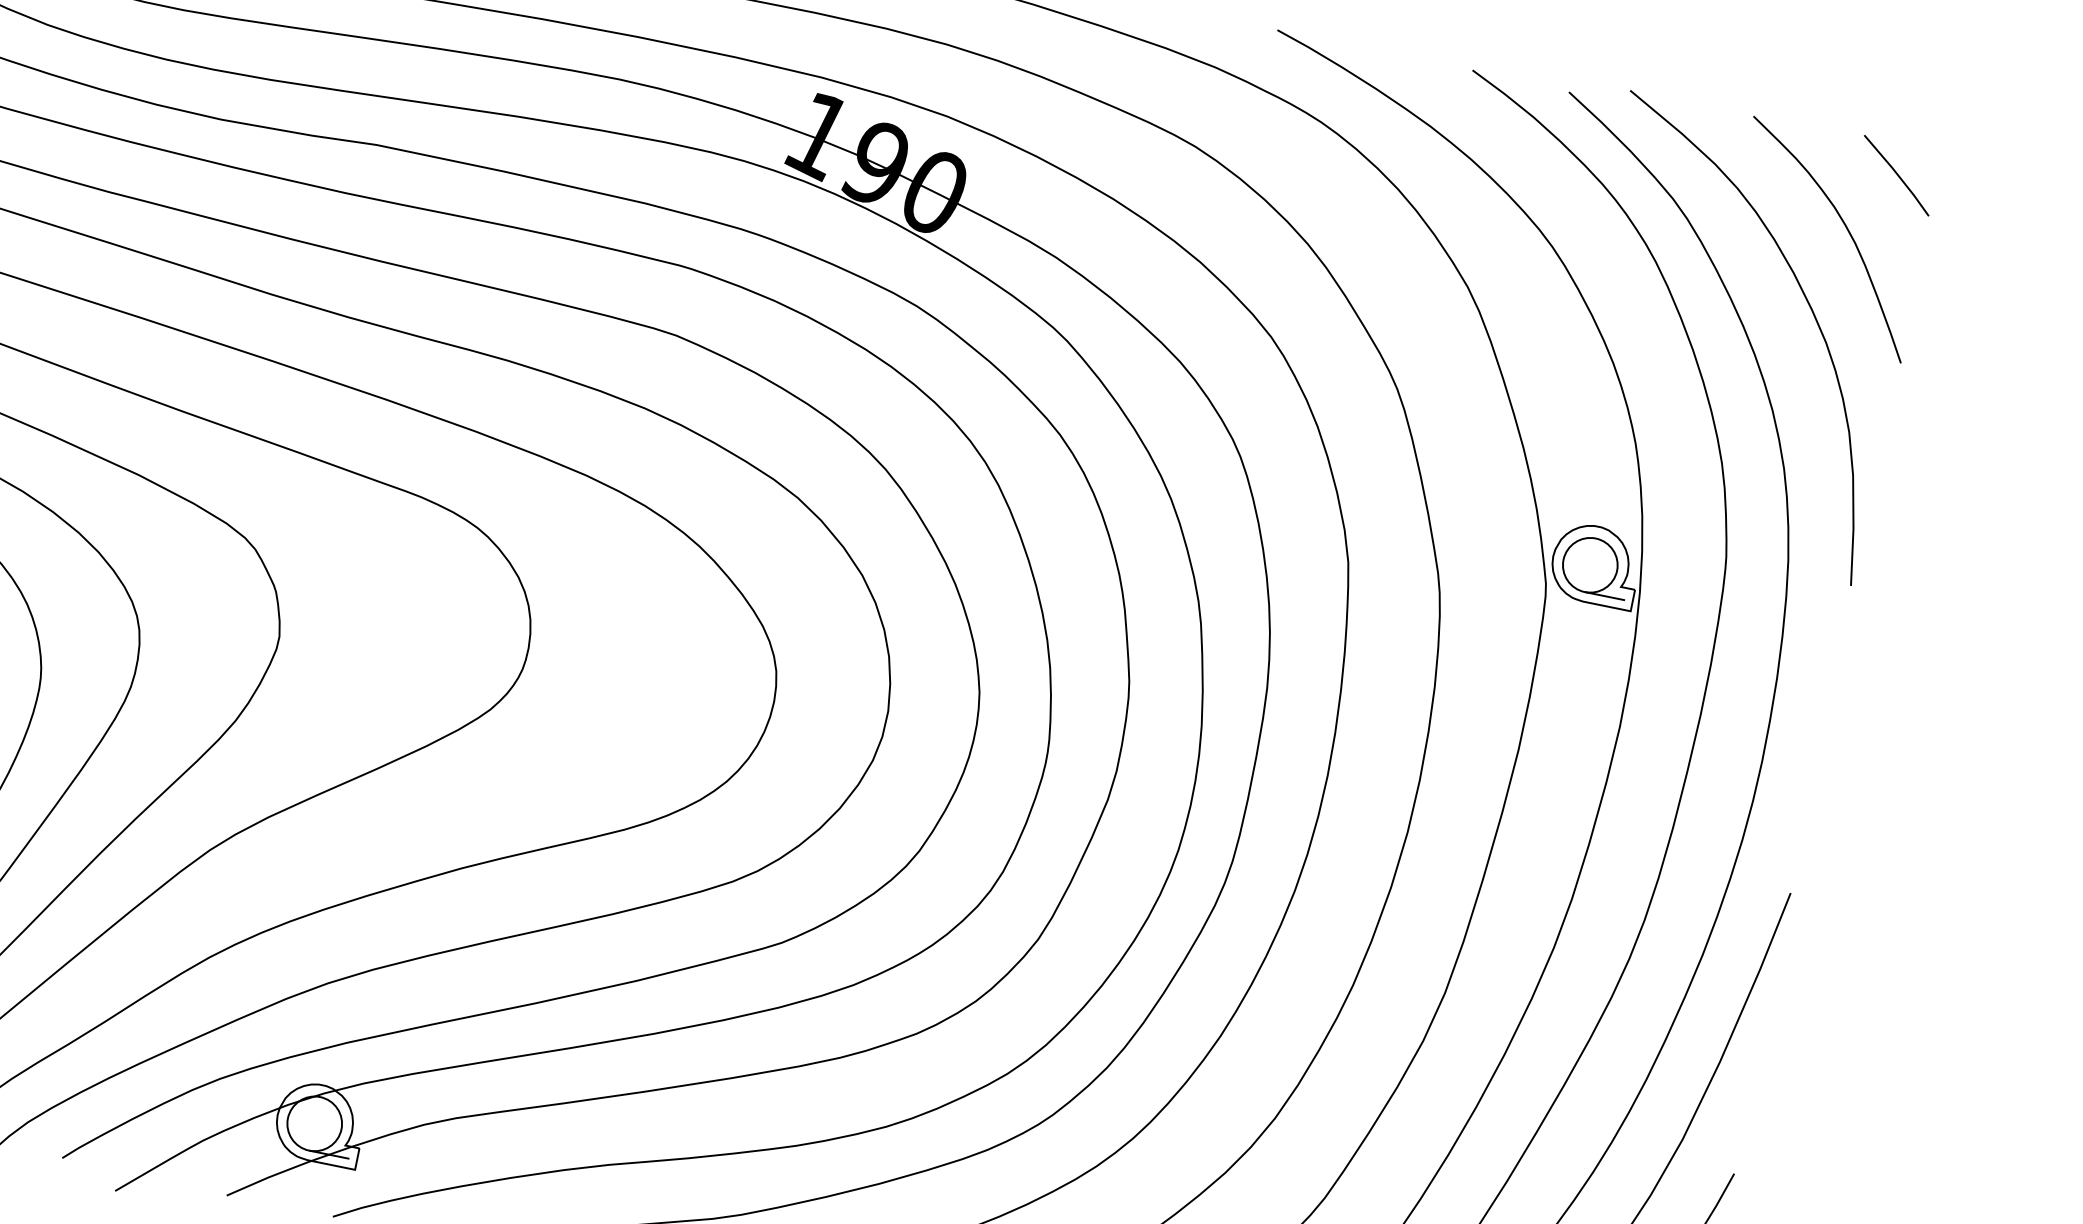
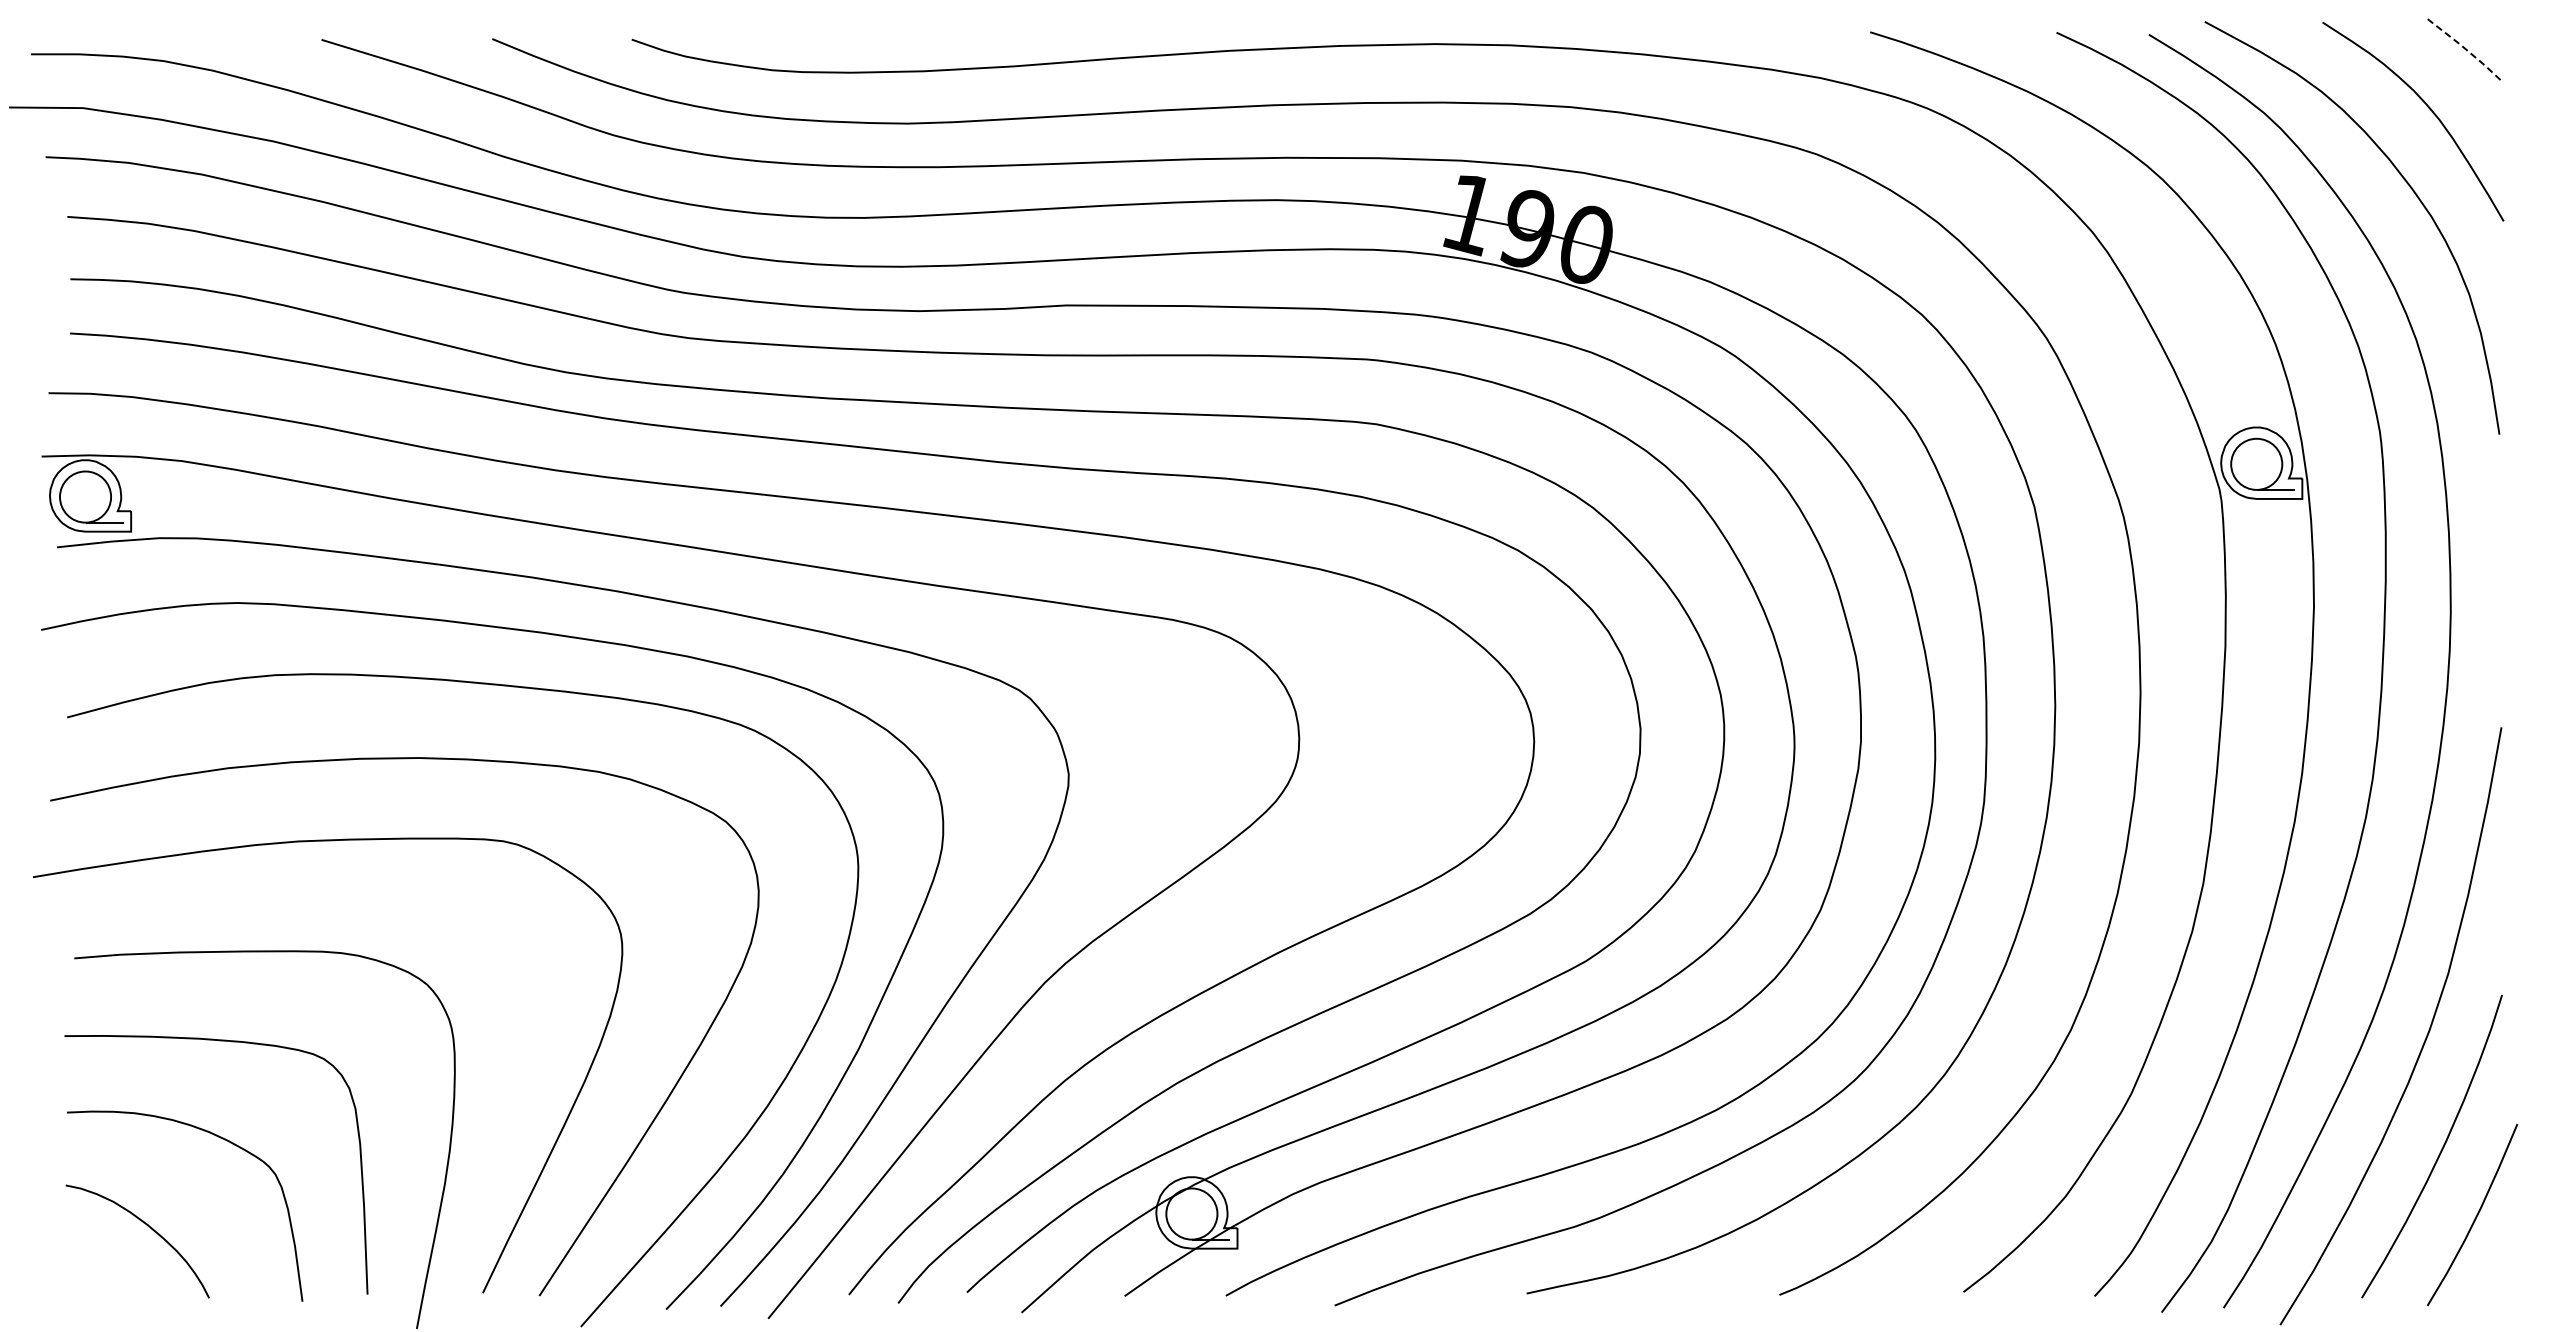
line: (1898, 175) -> (2466, 49), solid -> dashed

